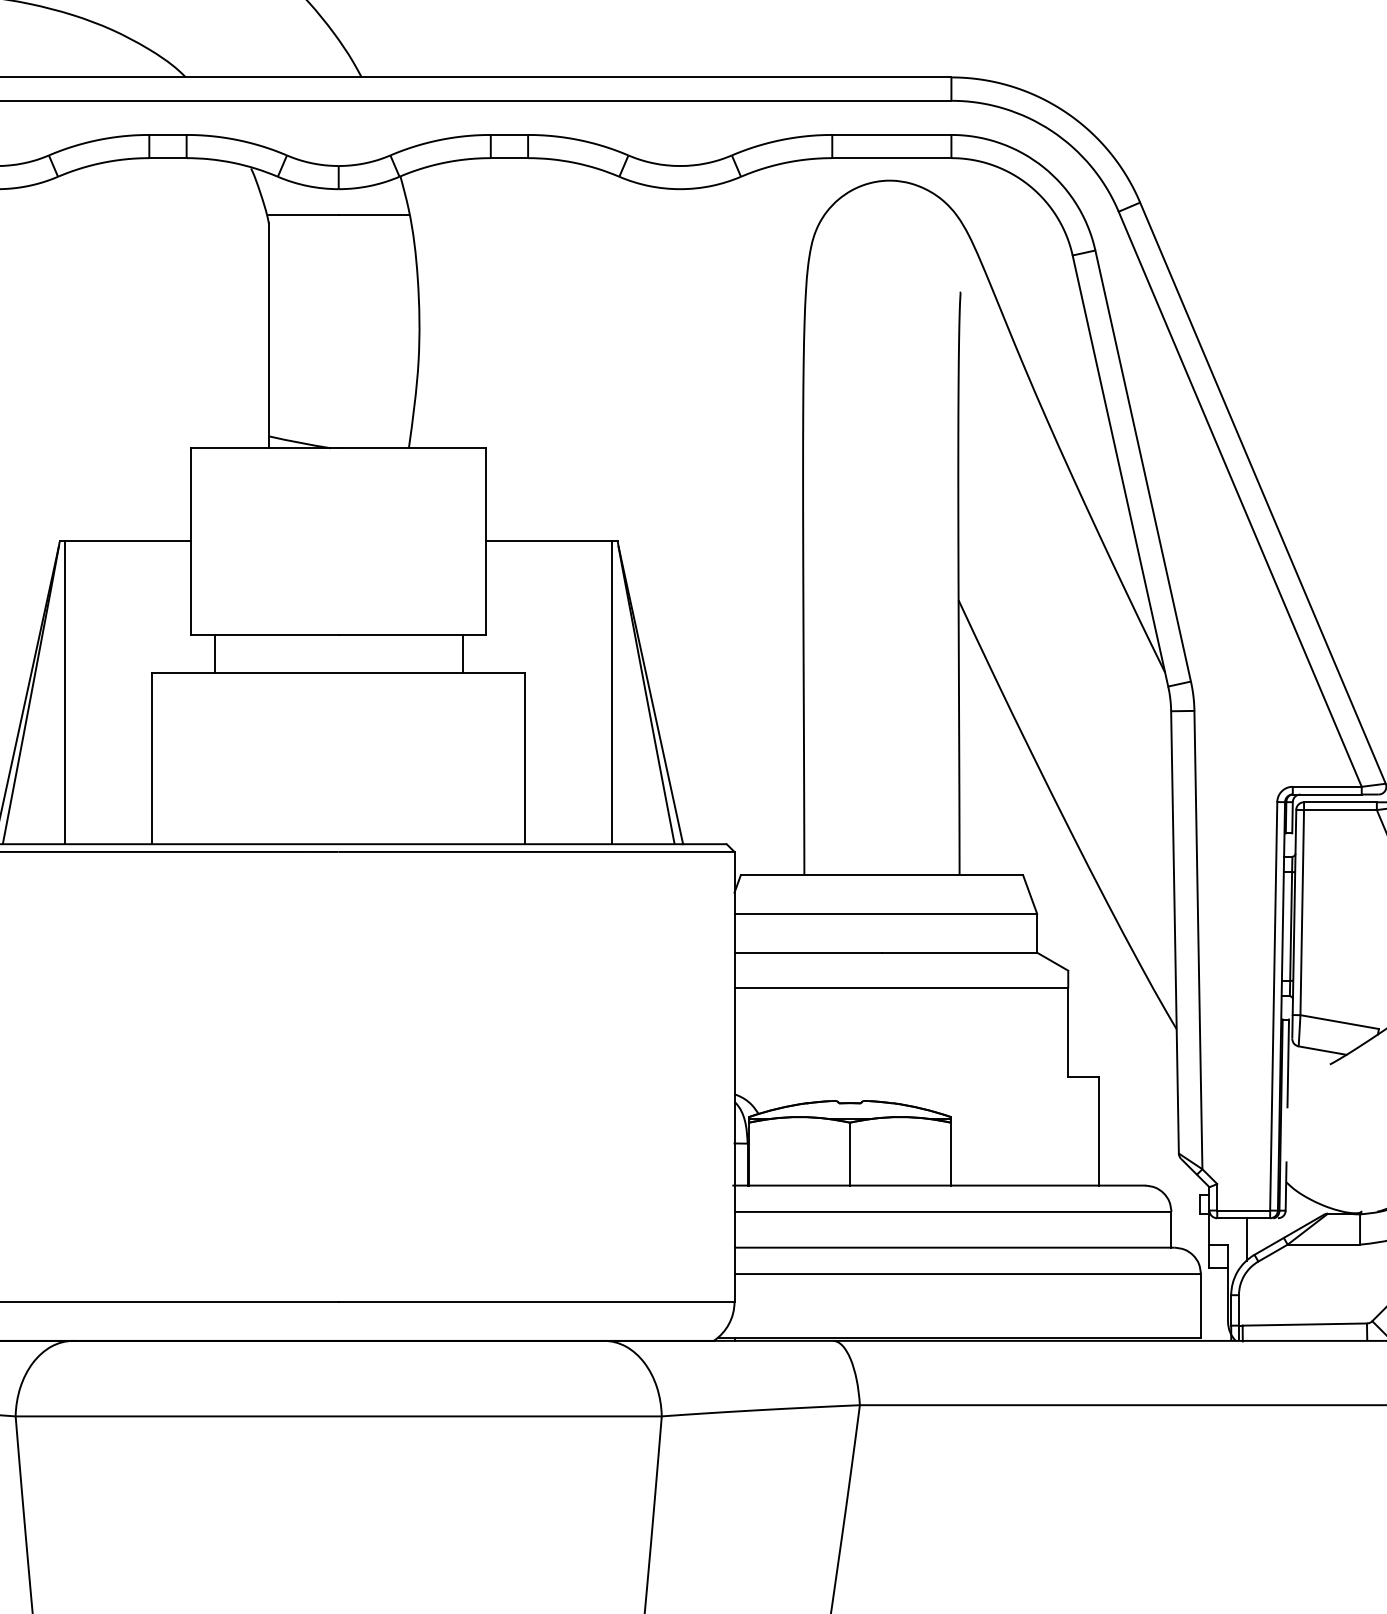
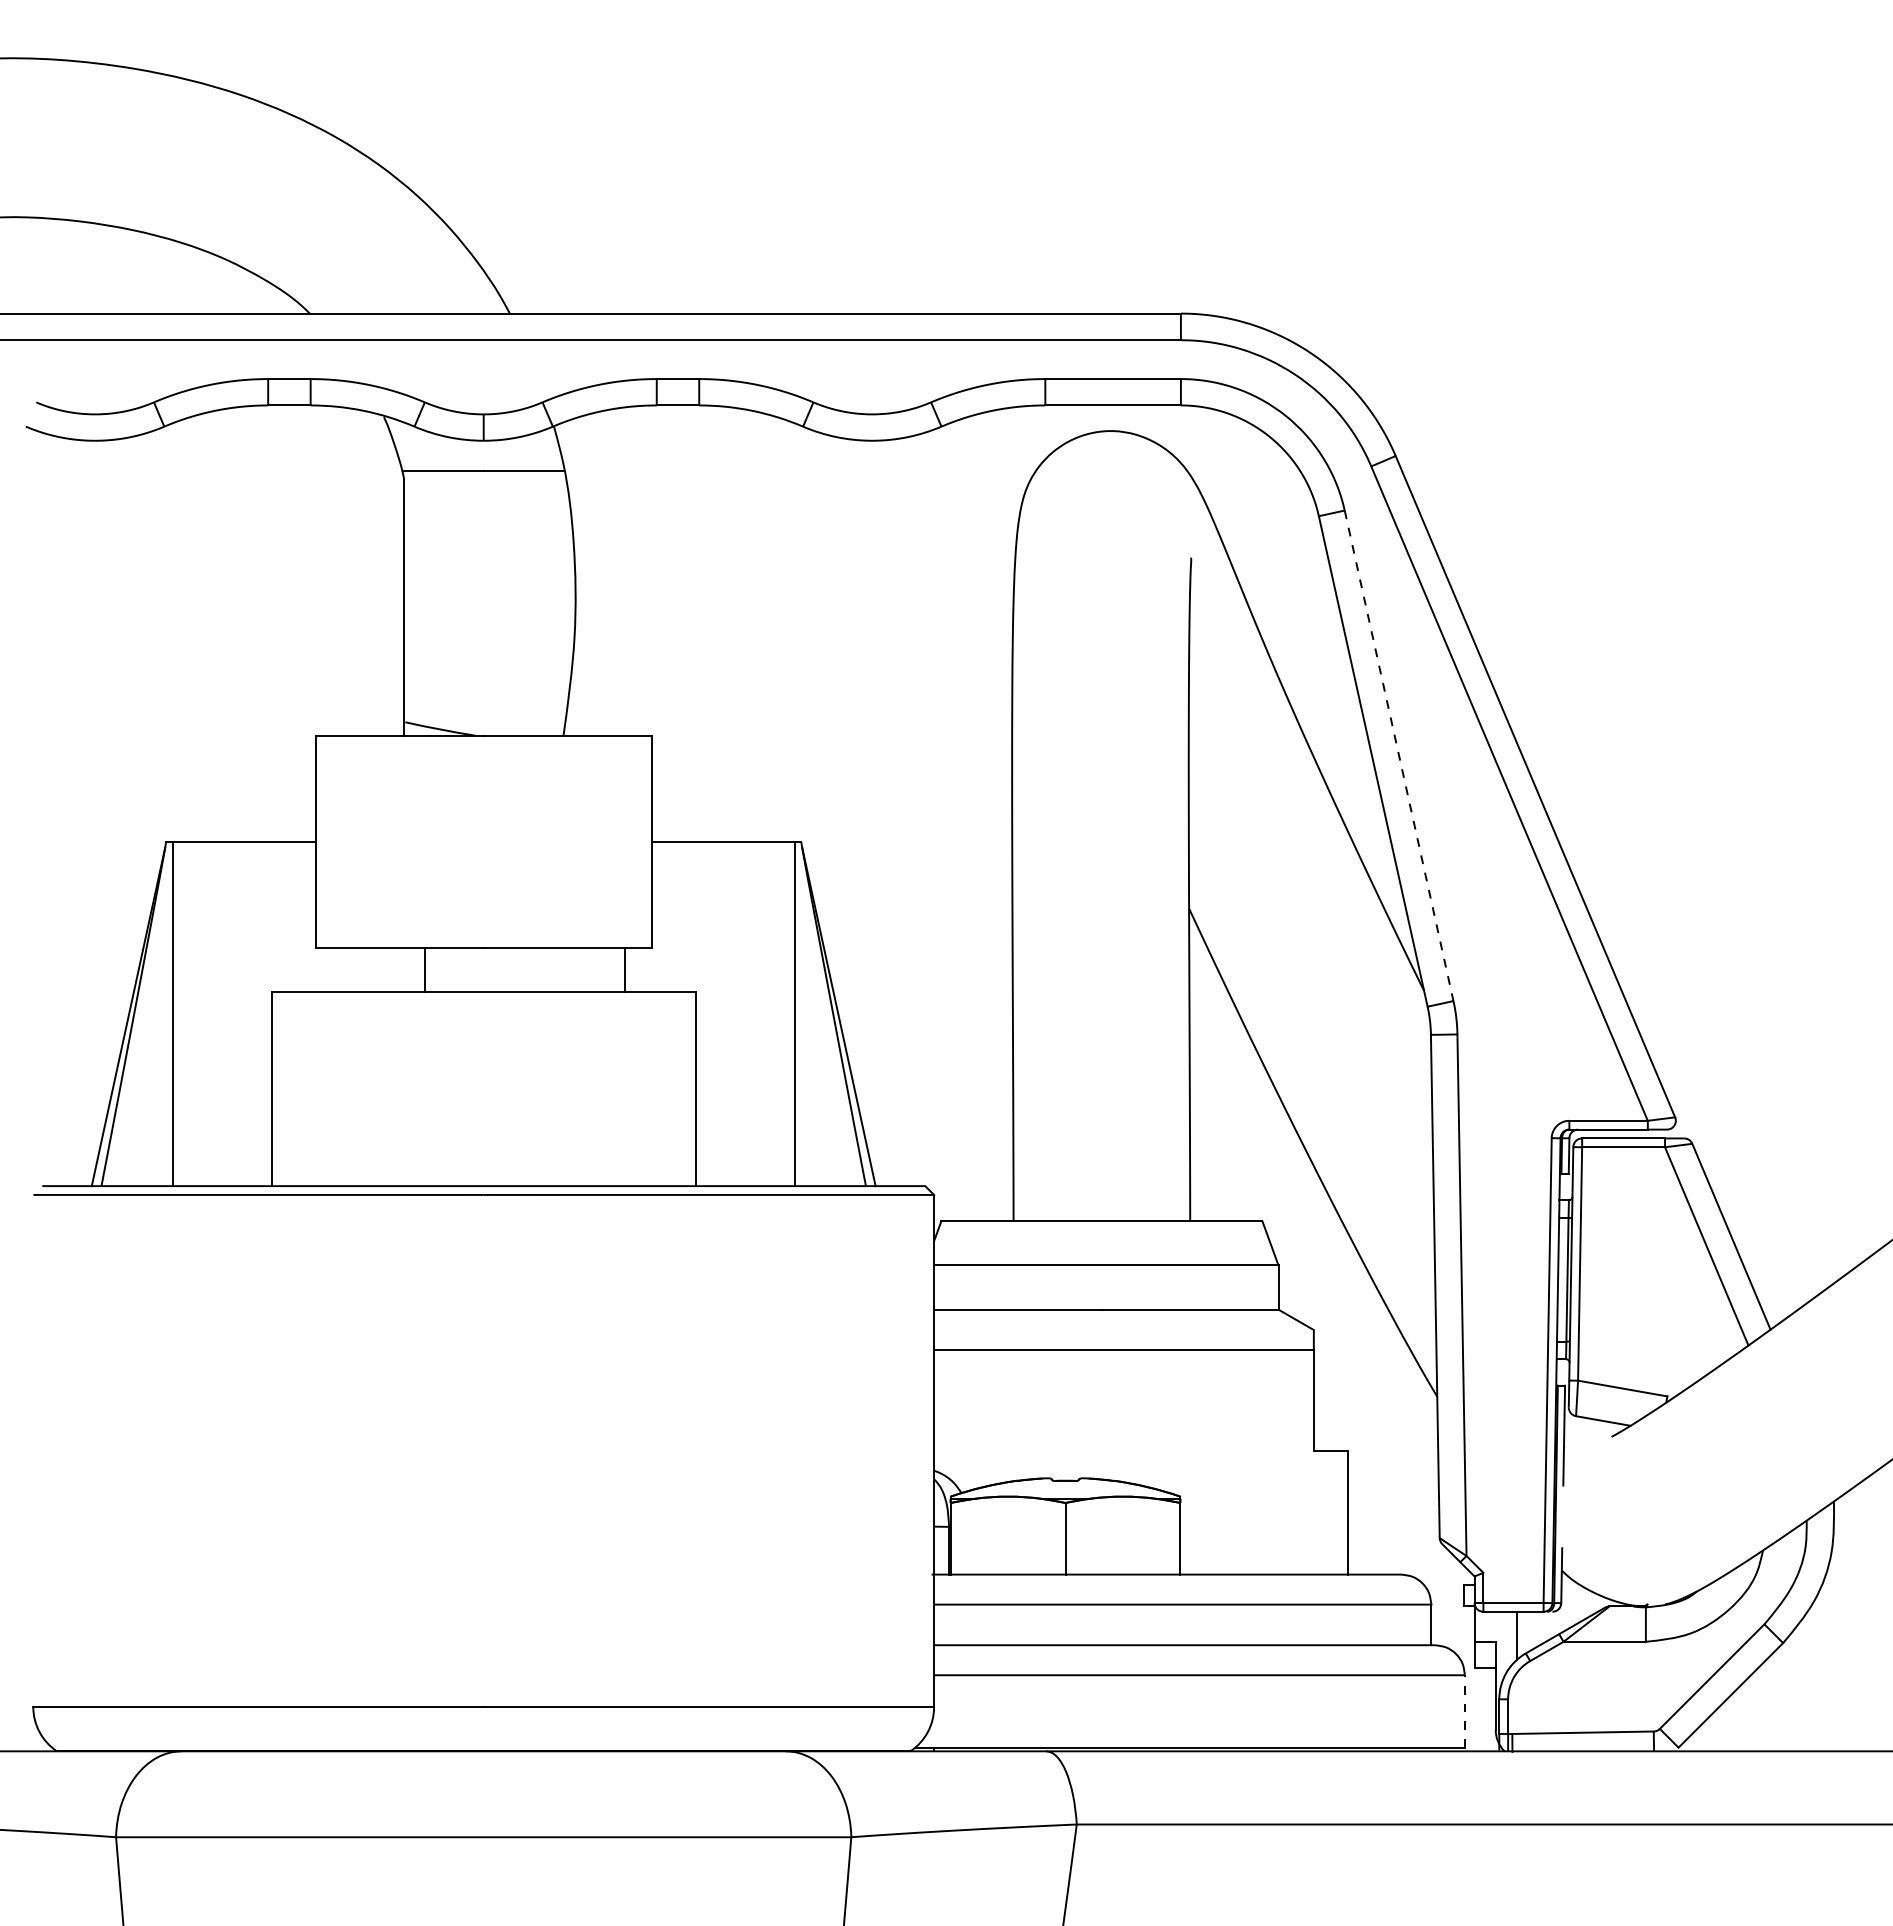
line: (1143, 466) -> (1399, 756), solid -> dashed
line: (214, 653) -> (425, 969), moved
line: (1200, 1305) -> (1464, 1710), solid -> dashed

